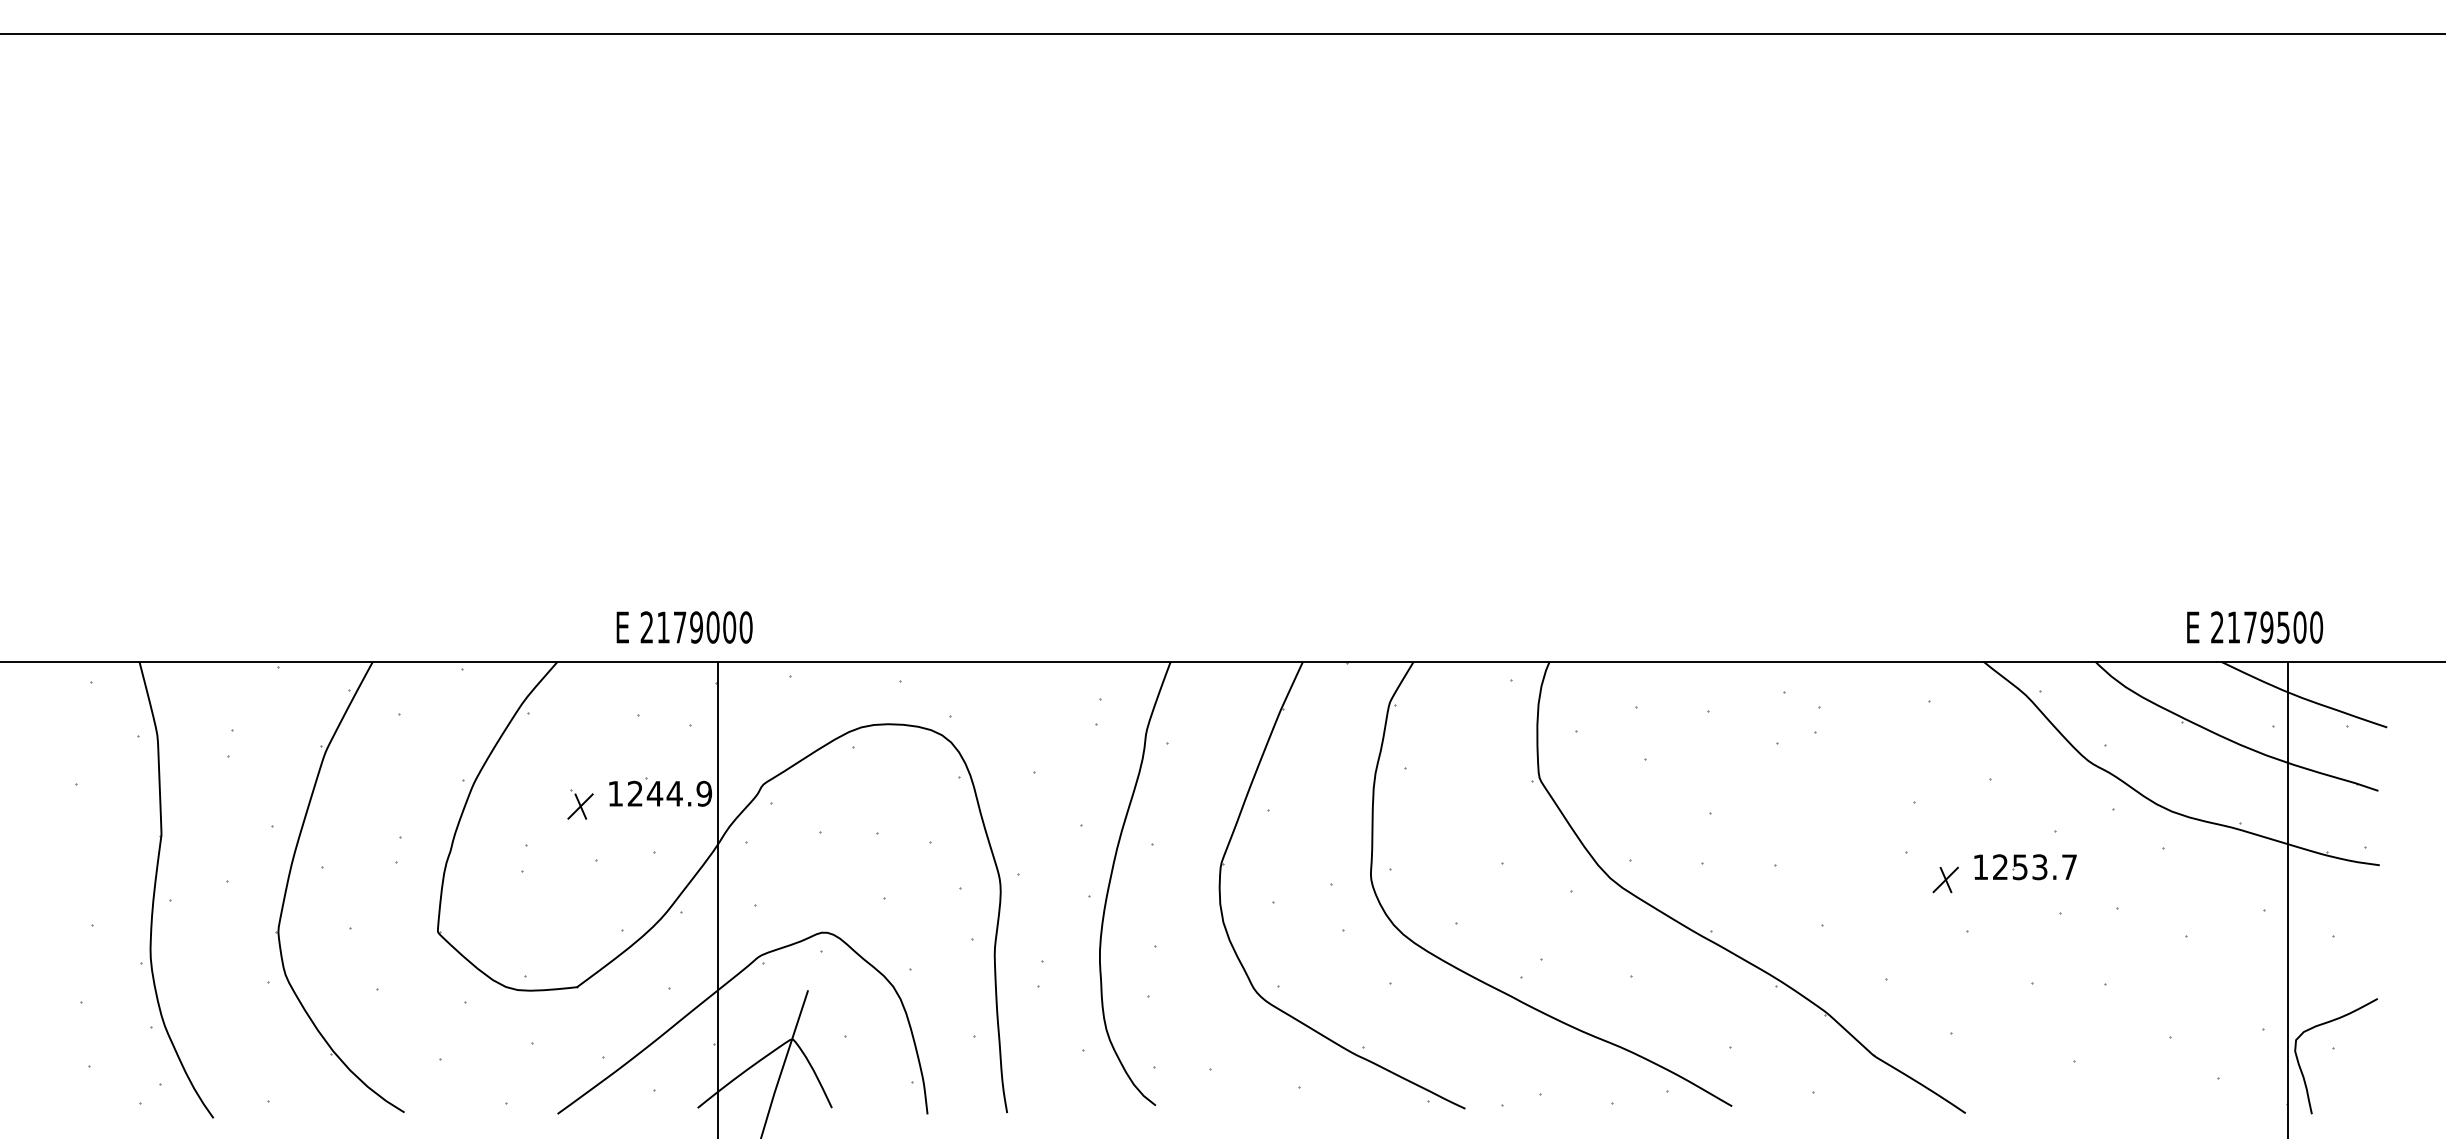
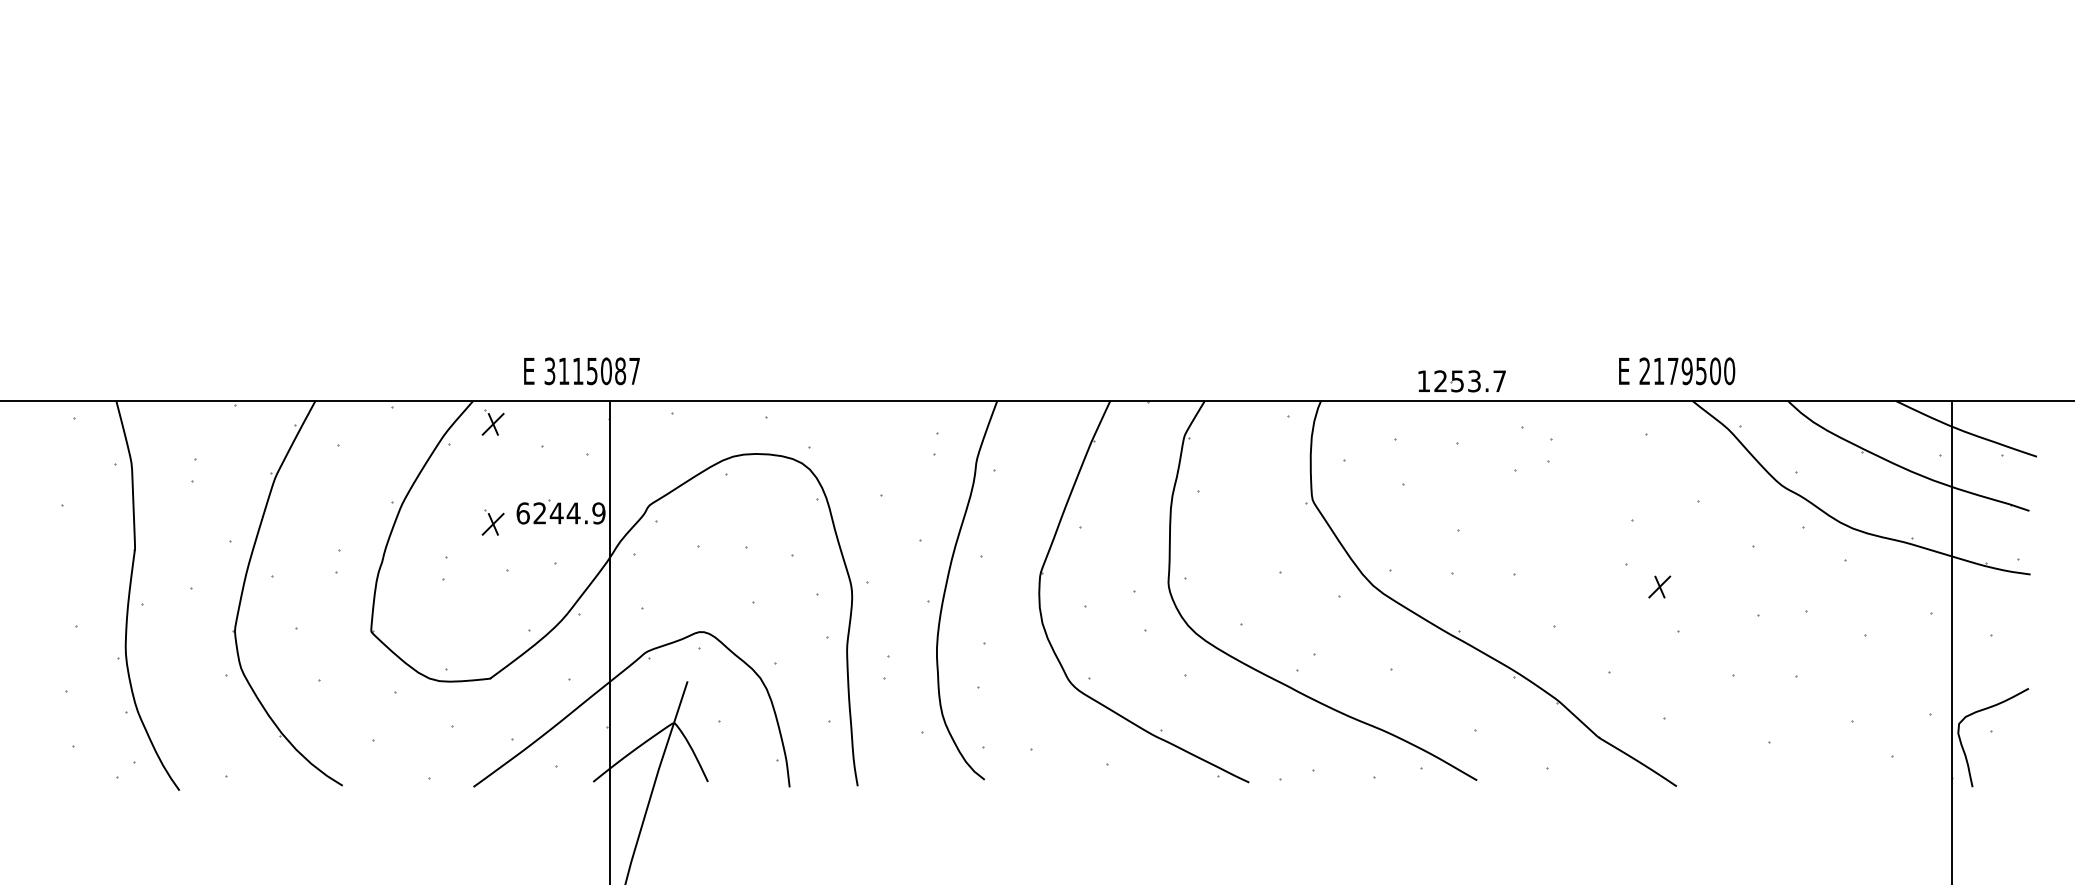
text: (696, 627) -> (592, 371), 2179000 -> 3115087
text: (2255, 627) -> (1677, 371), moved
part: (580, 687) -> (493, 422), added
text: (615, 793) -> (523, 513), 1244.9 -> 6244.9
part: (2025, 867) -> (1462, 381), moved

